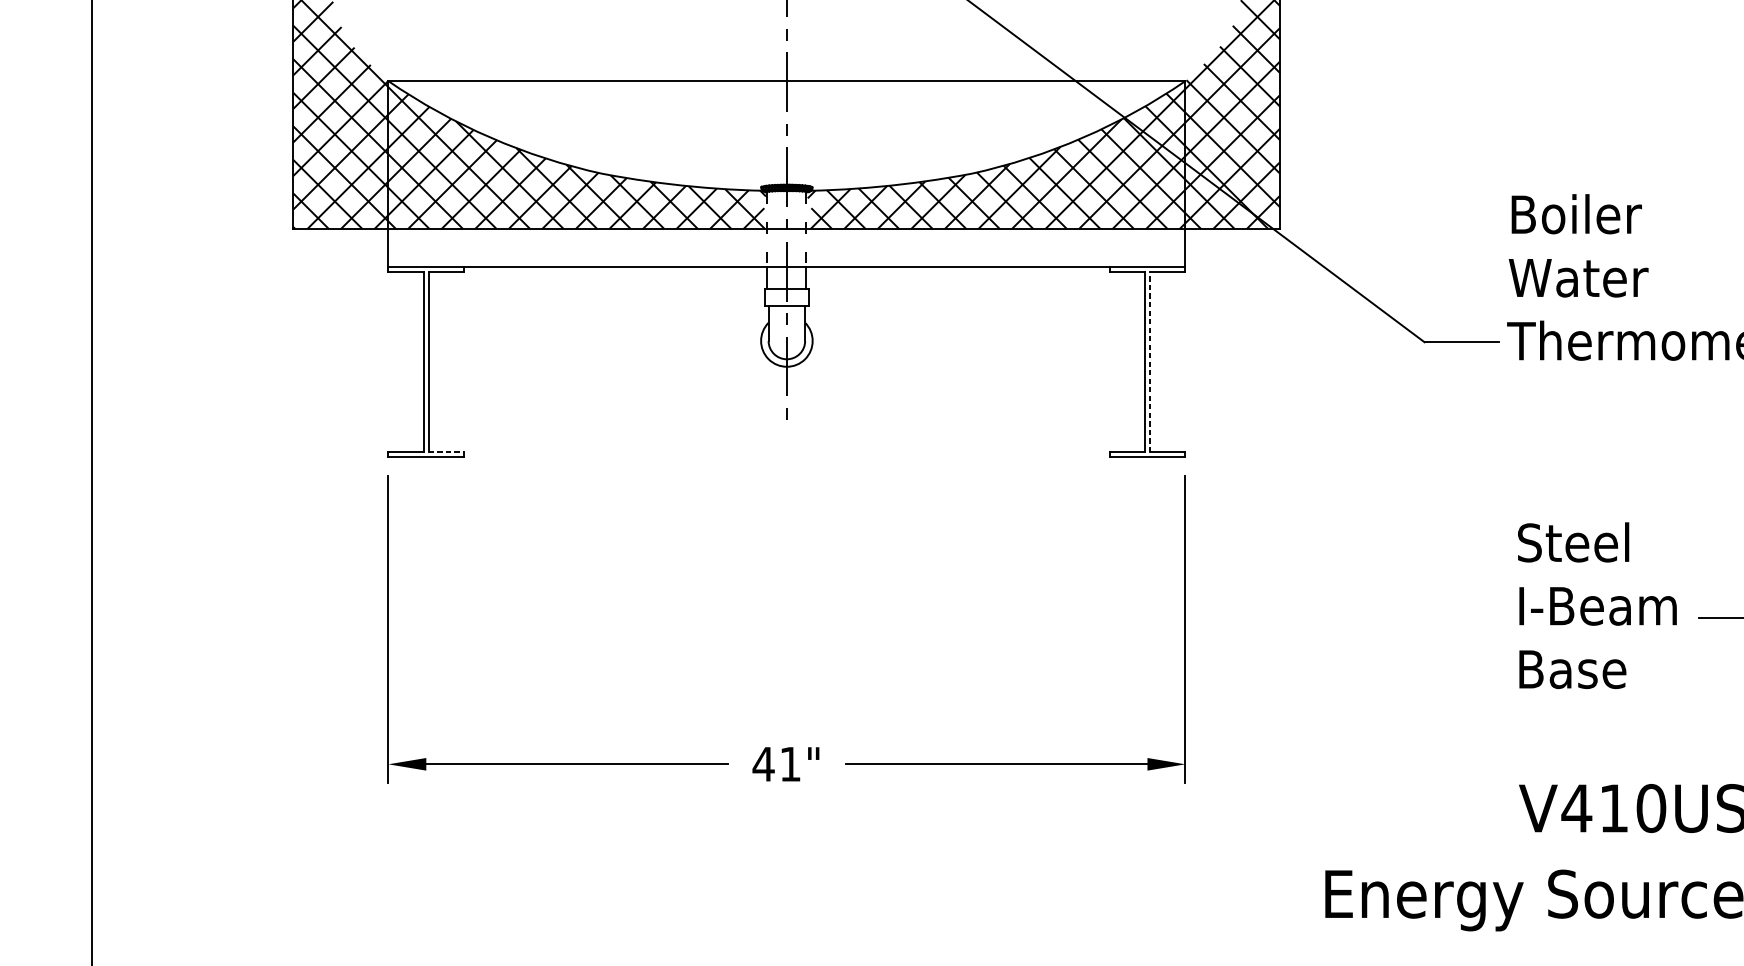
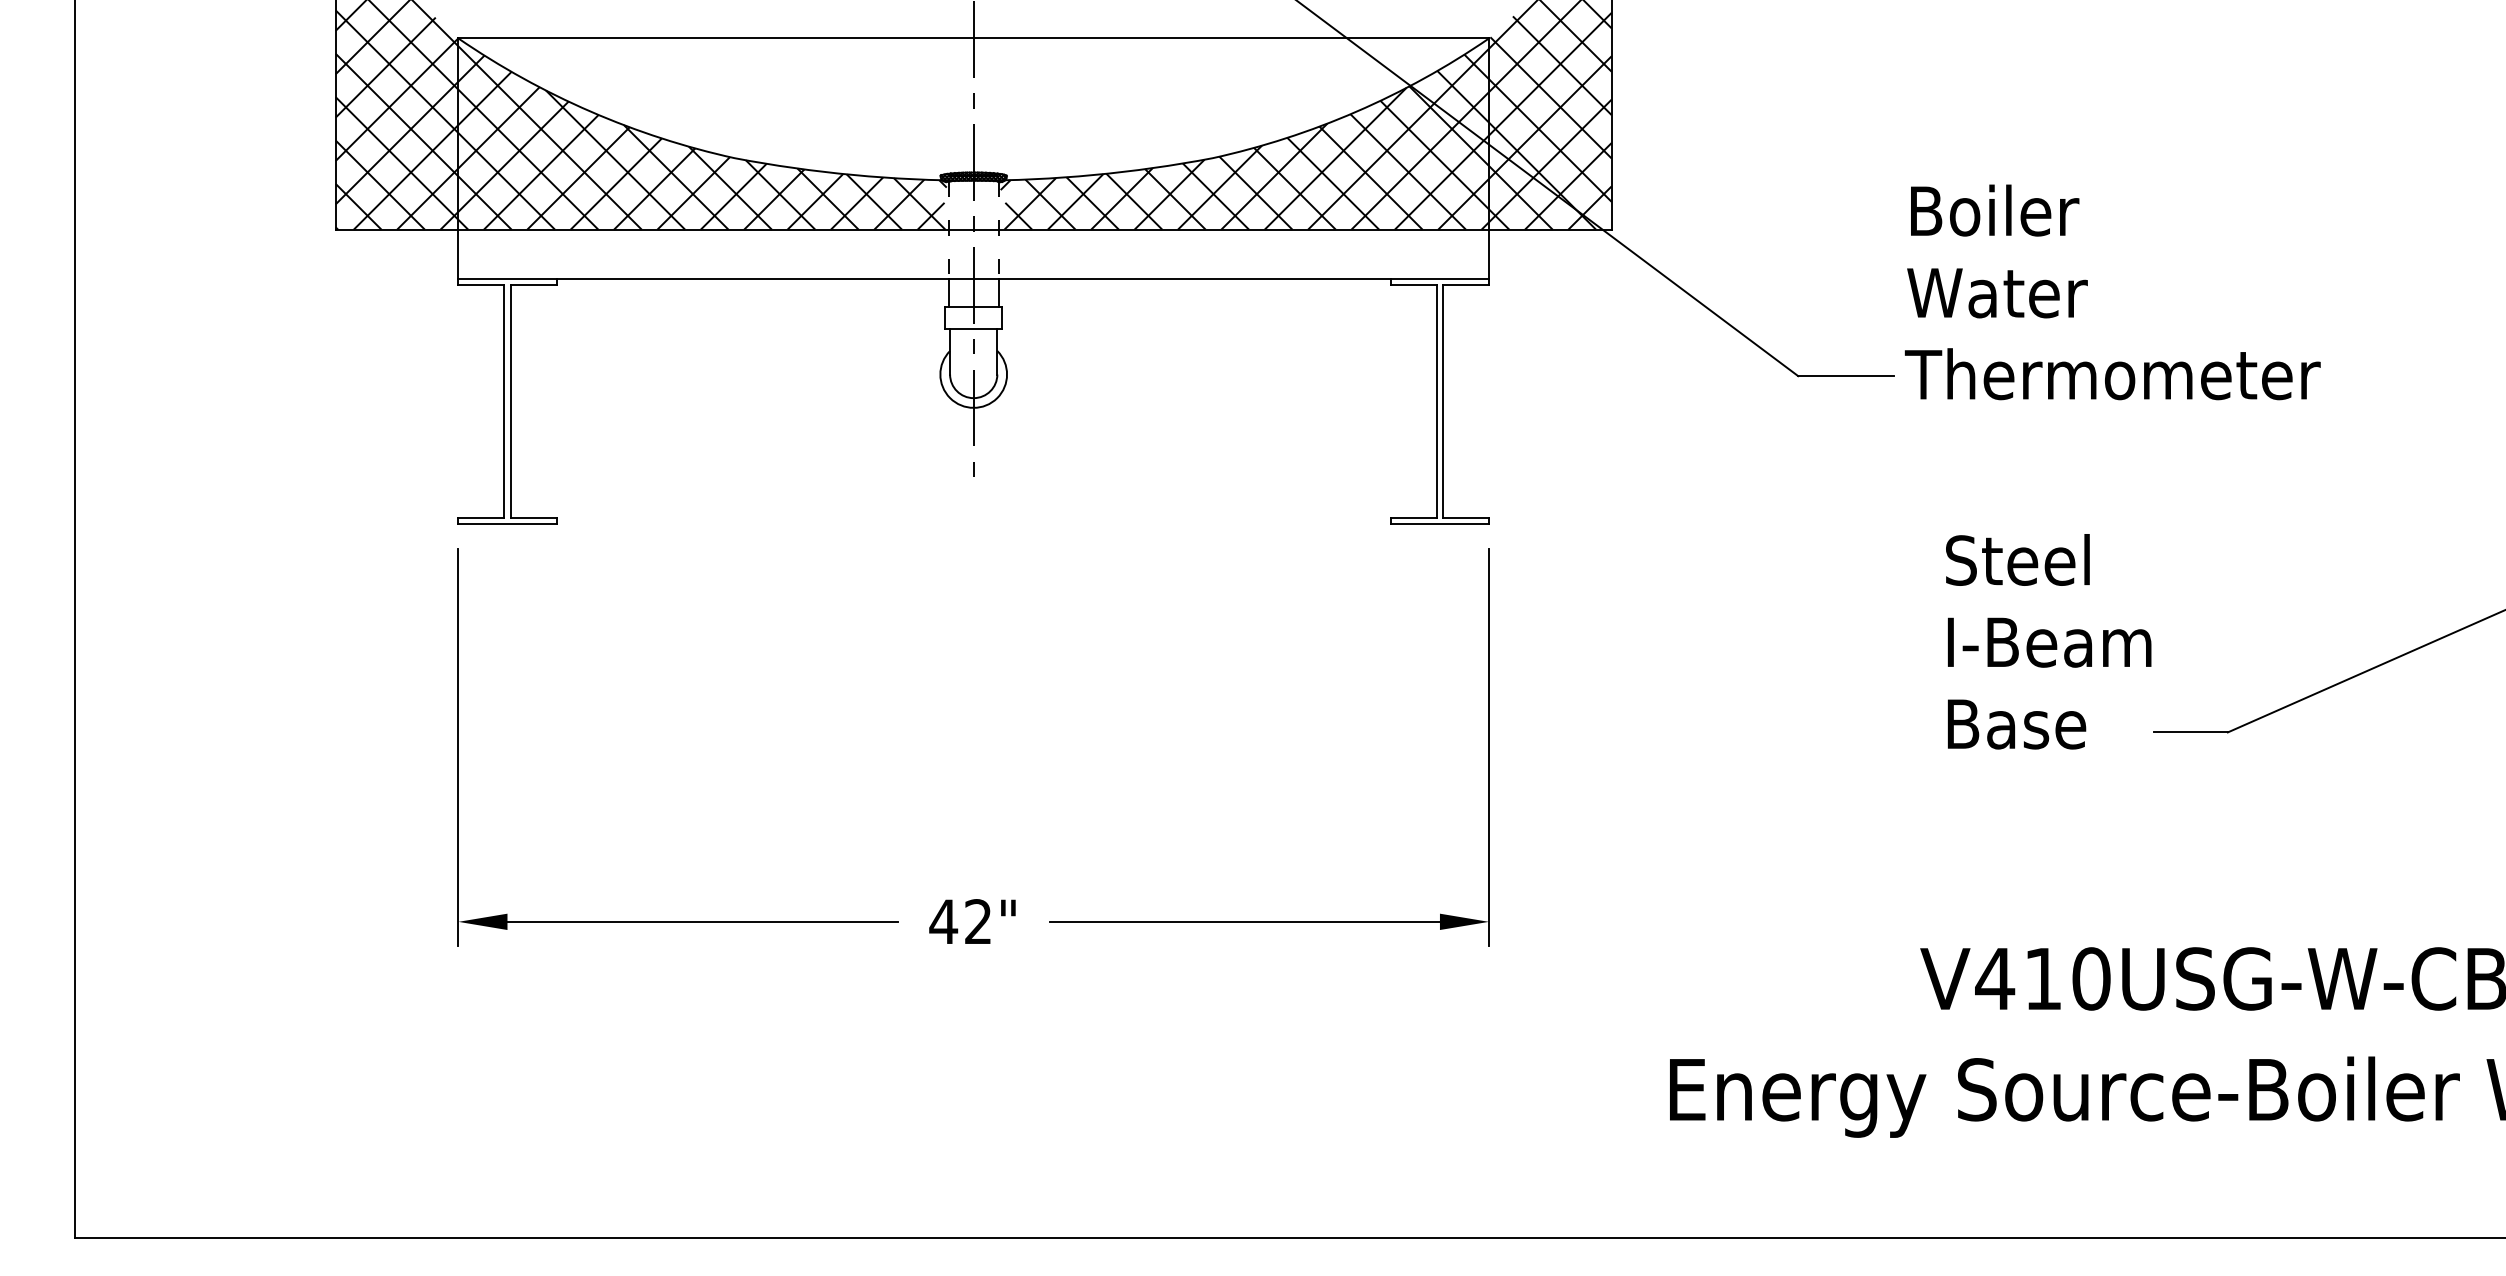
line: (1150, 361) -> (1443, 401), dashed -> solid
line: (447, 452) -> (534, 518), dashed -> solid
text: (1597, 605) -> (2048, 641), moved
text: (789, 764) -> (977, 921), 41" -> 42"

